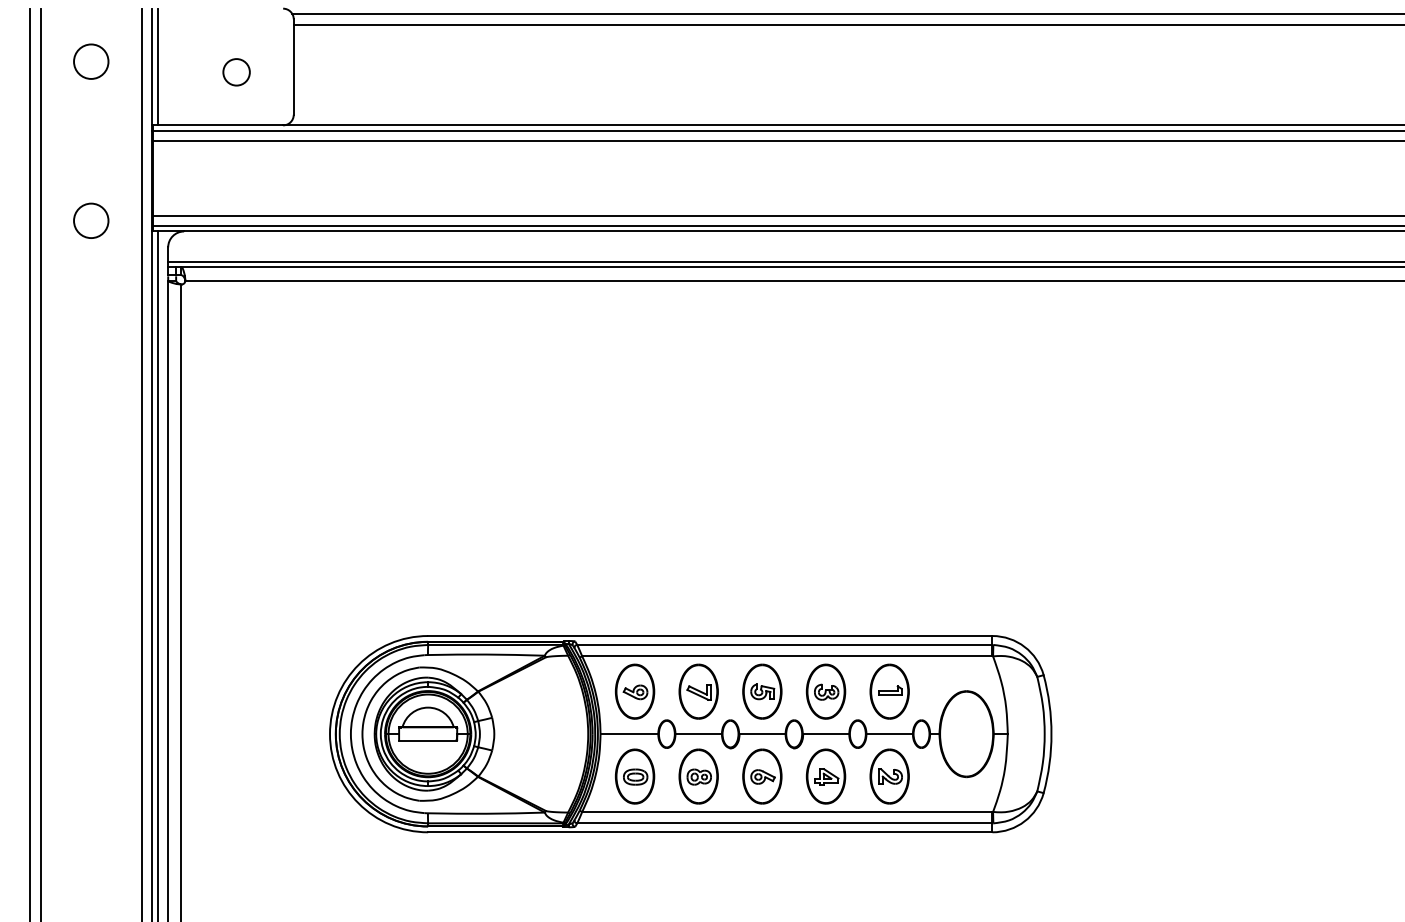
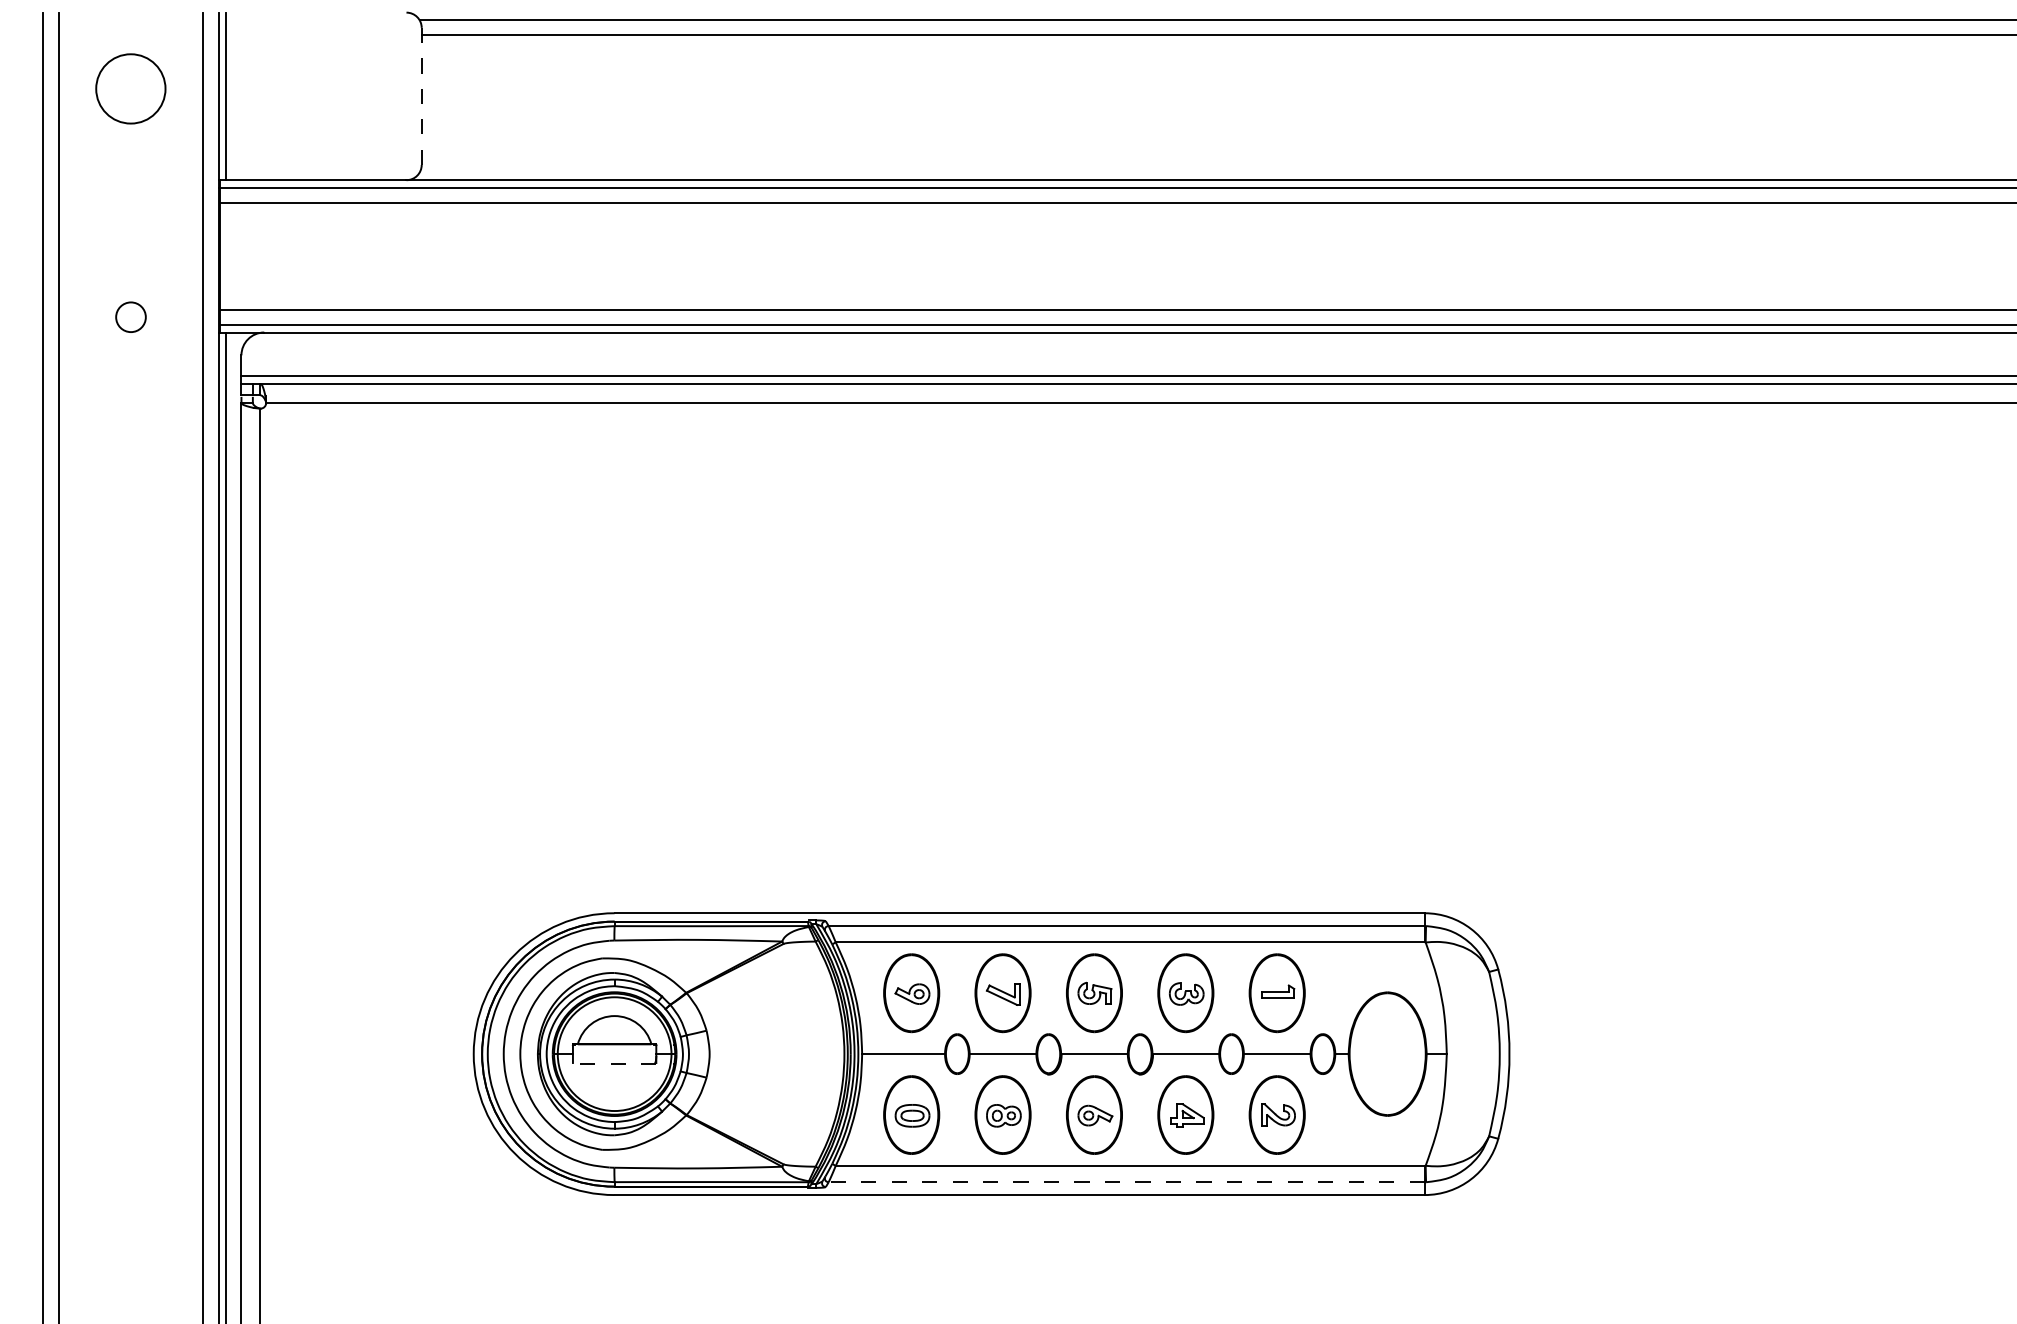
circle: (91, 61) -> (131, 88), size x1.4
line: (293, 67) -> (421, 97), solid -> dashed
circle: (236, 72) -> (339, 104), removed
circle: (91, 220) -> (131, 316), size x0.6
line: (427, 740) -> (613, 1063), solid -> dashed
line: (784, 823) -> (1126, 1182), solid -> dashed

